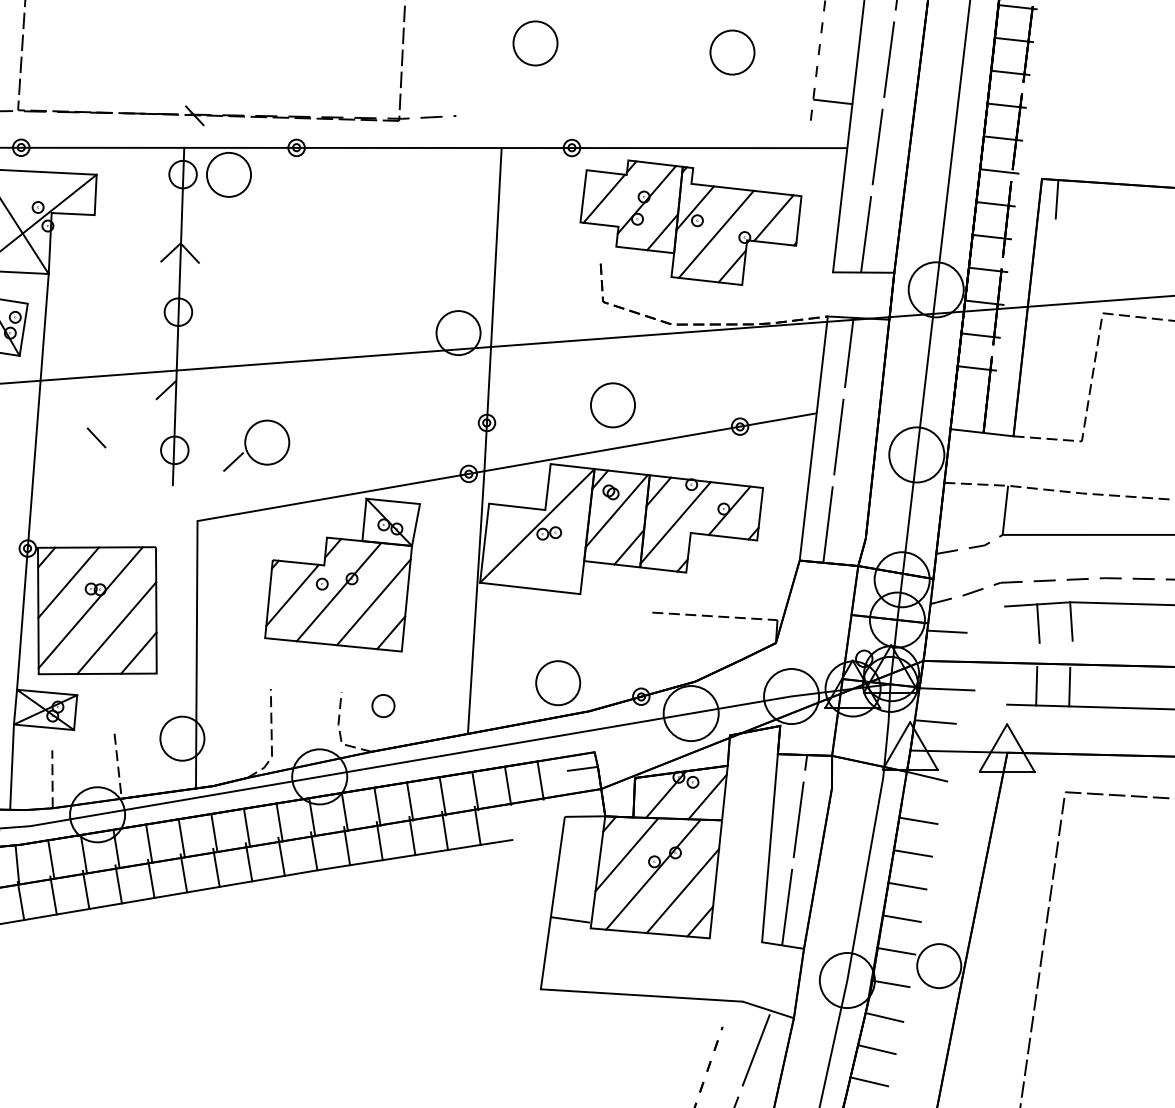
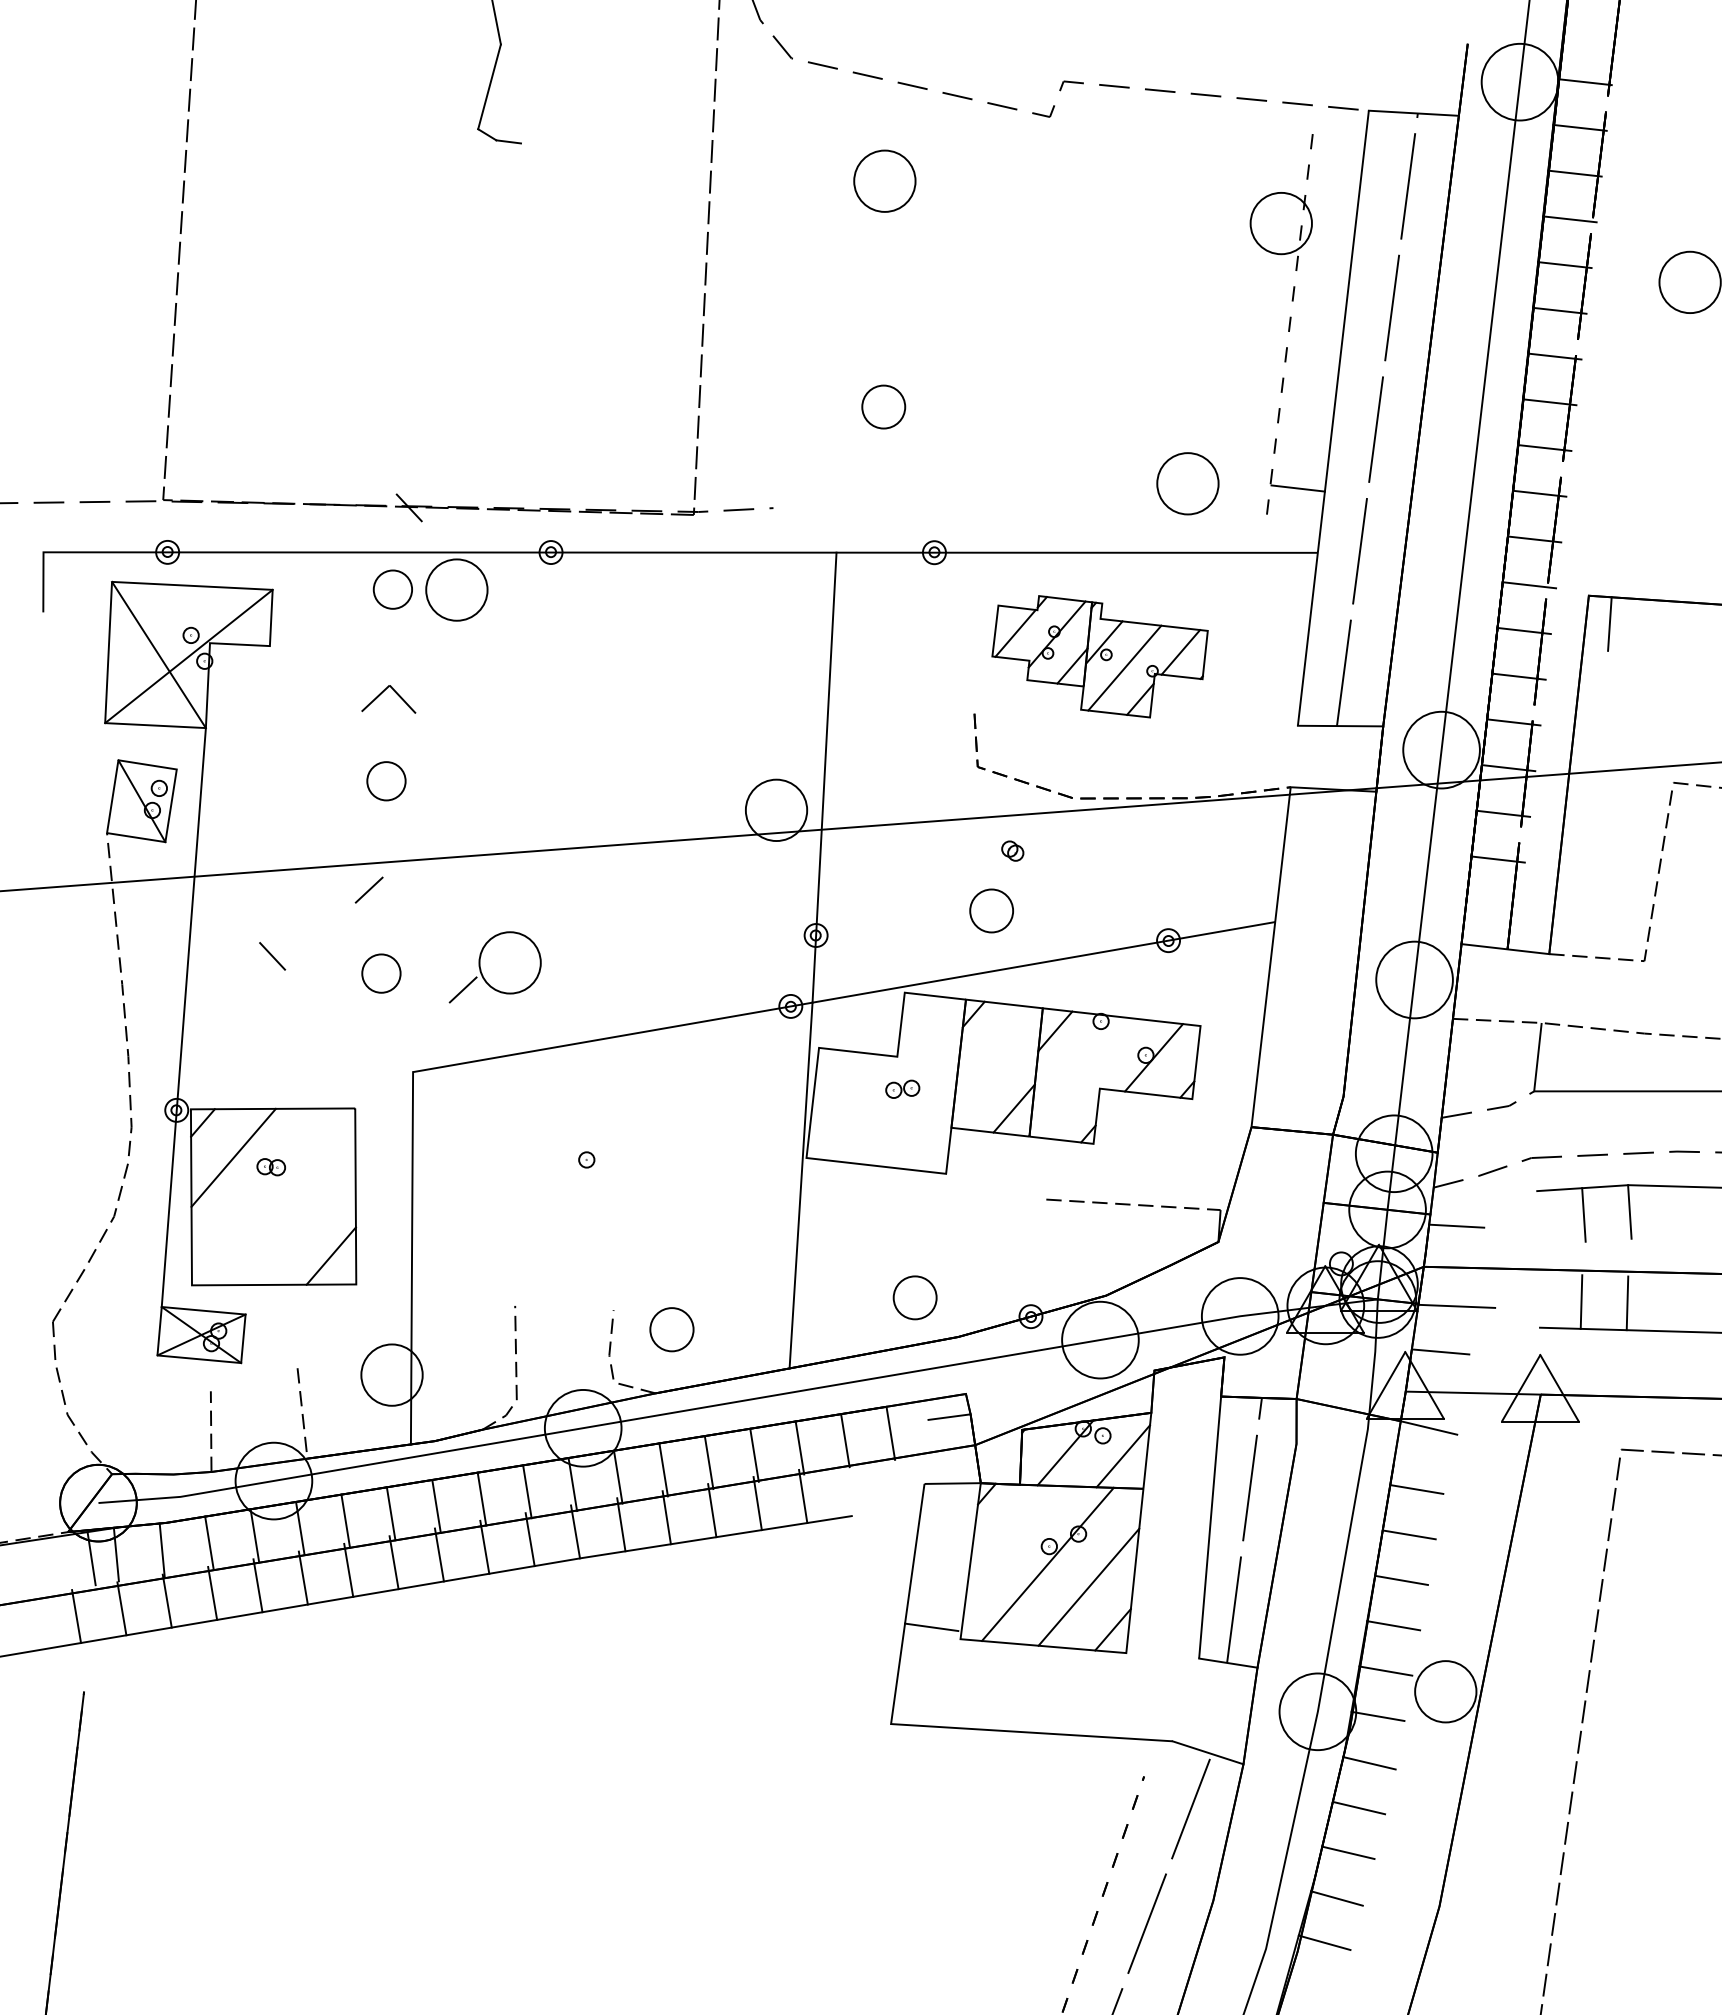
part: (535, 43) -> (883, 406), size x0.7
part: (732, 52) -> (1187, 483), moved
part: (690, 222) -> (1099, 656), size x0.7
line: (178, 316) -> (386, 787), removed
part: (612, 405) -> (991, 910), size x0.7
line: (838, 440) -> (1305, 959), removed
part: (610, 491) -> (1012, 850), moved
line: (616, 511) -> (996, 1058), removed
line: (675, 522) -> (1078, 1074), removed
line: (536, 525) -> (885, 1078), removed
part: (342, 575) -> (614, 1147), removed
line: (90, 607) -> (263, 1192), removed
line: (116, 628) -> (300, 1221), removed
part: (557, 682) -> (914, 1297), size x0.7
part: (383, 705) -> (671, 1329), size x1.4
line: (11, 766) -> (154, 1414), removed
line: (626, 854) -> (1010, 1536), removed

